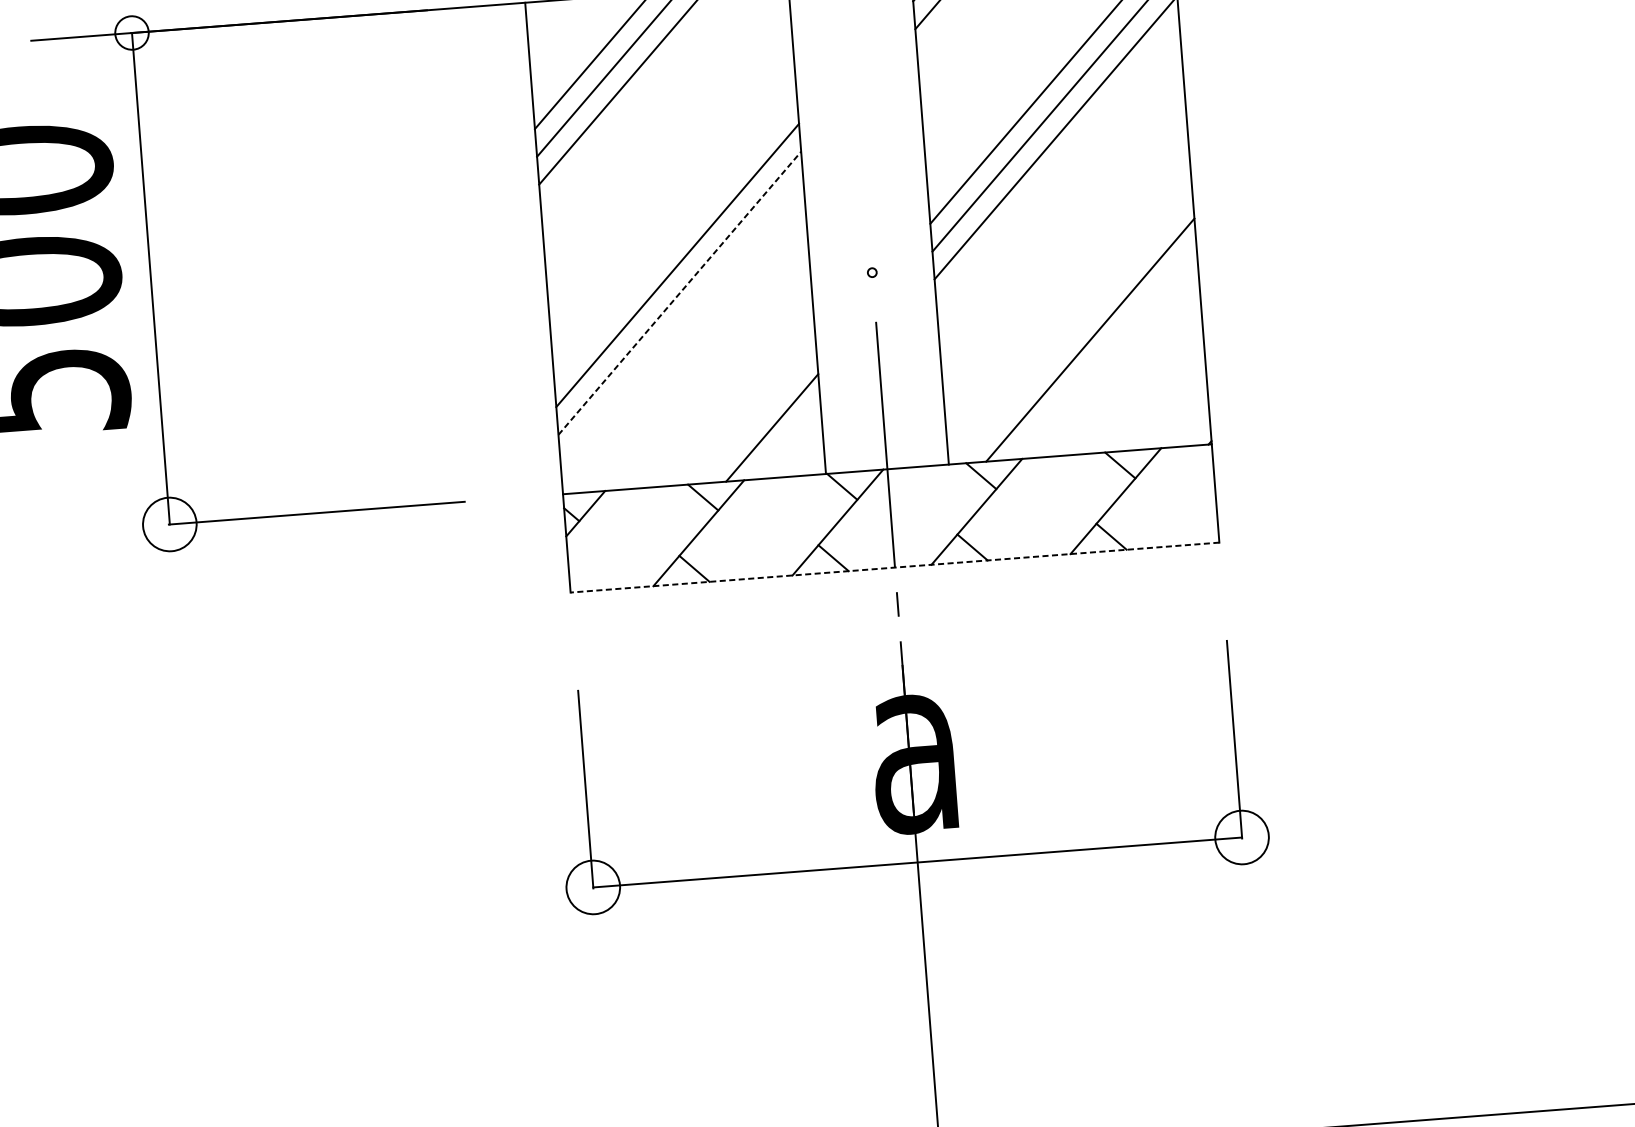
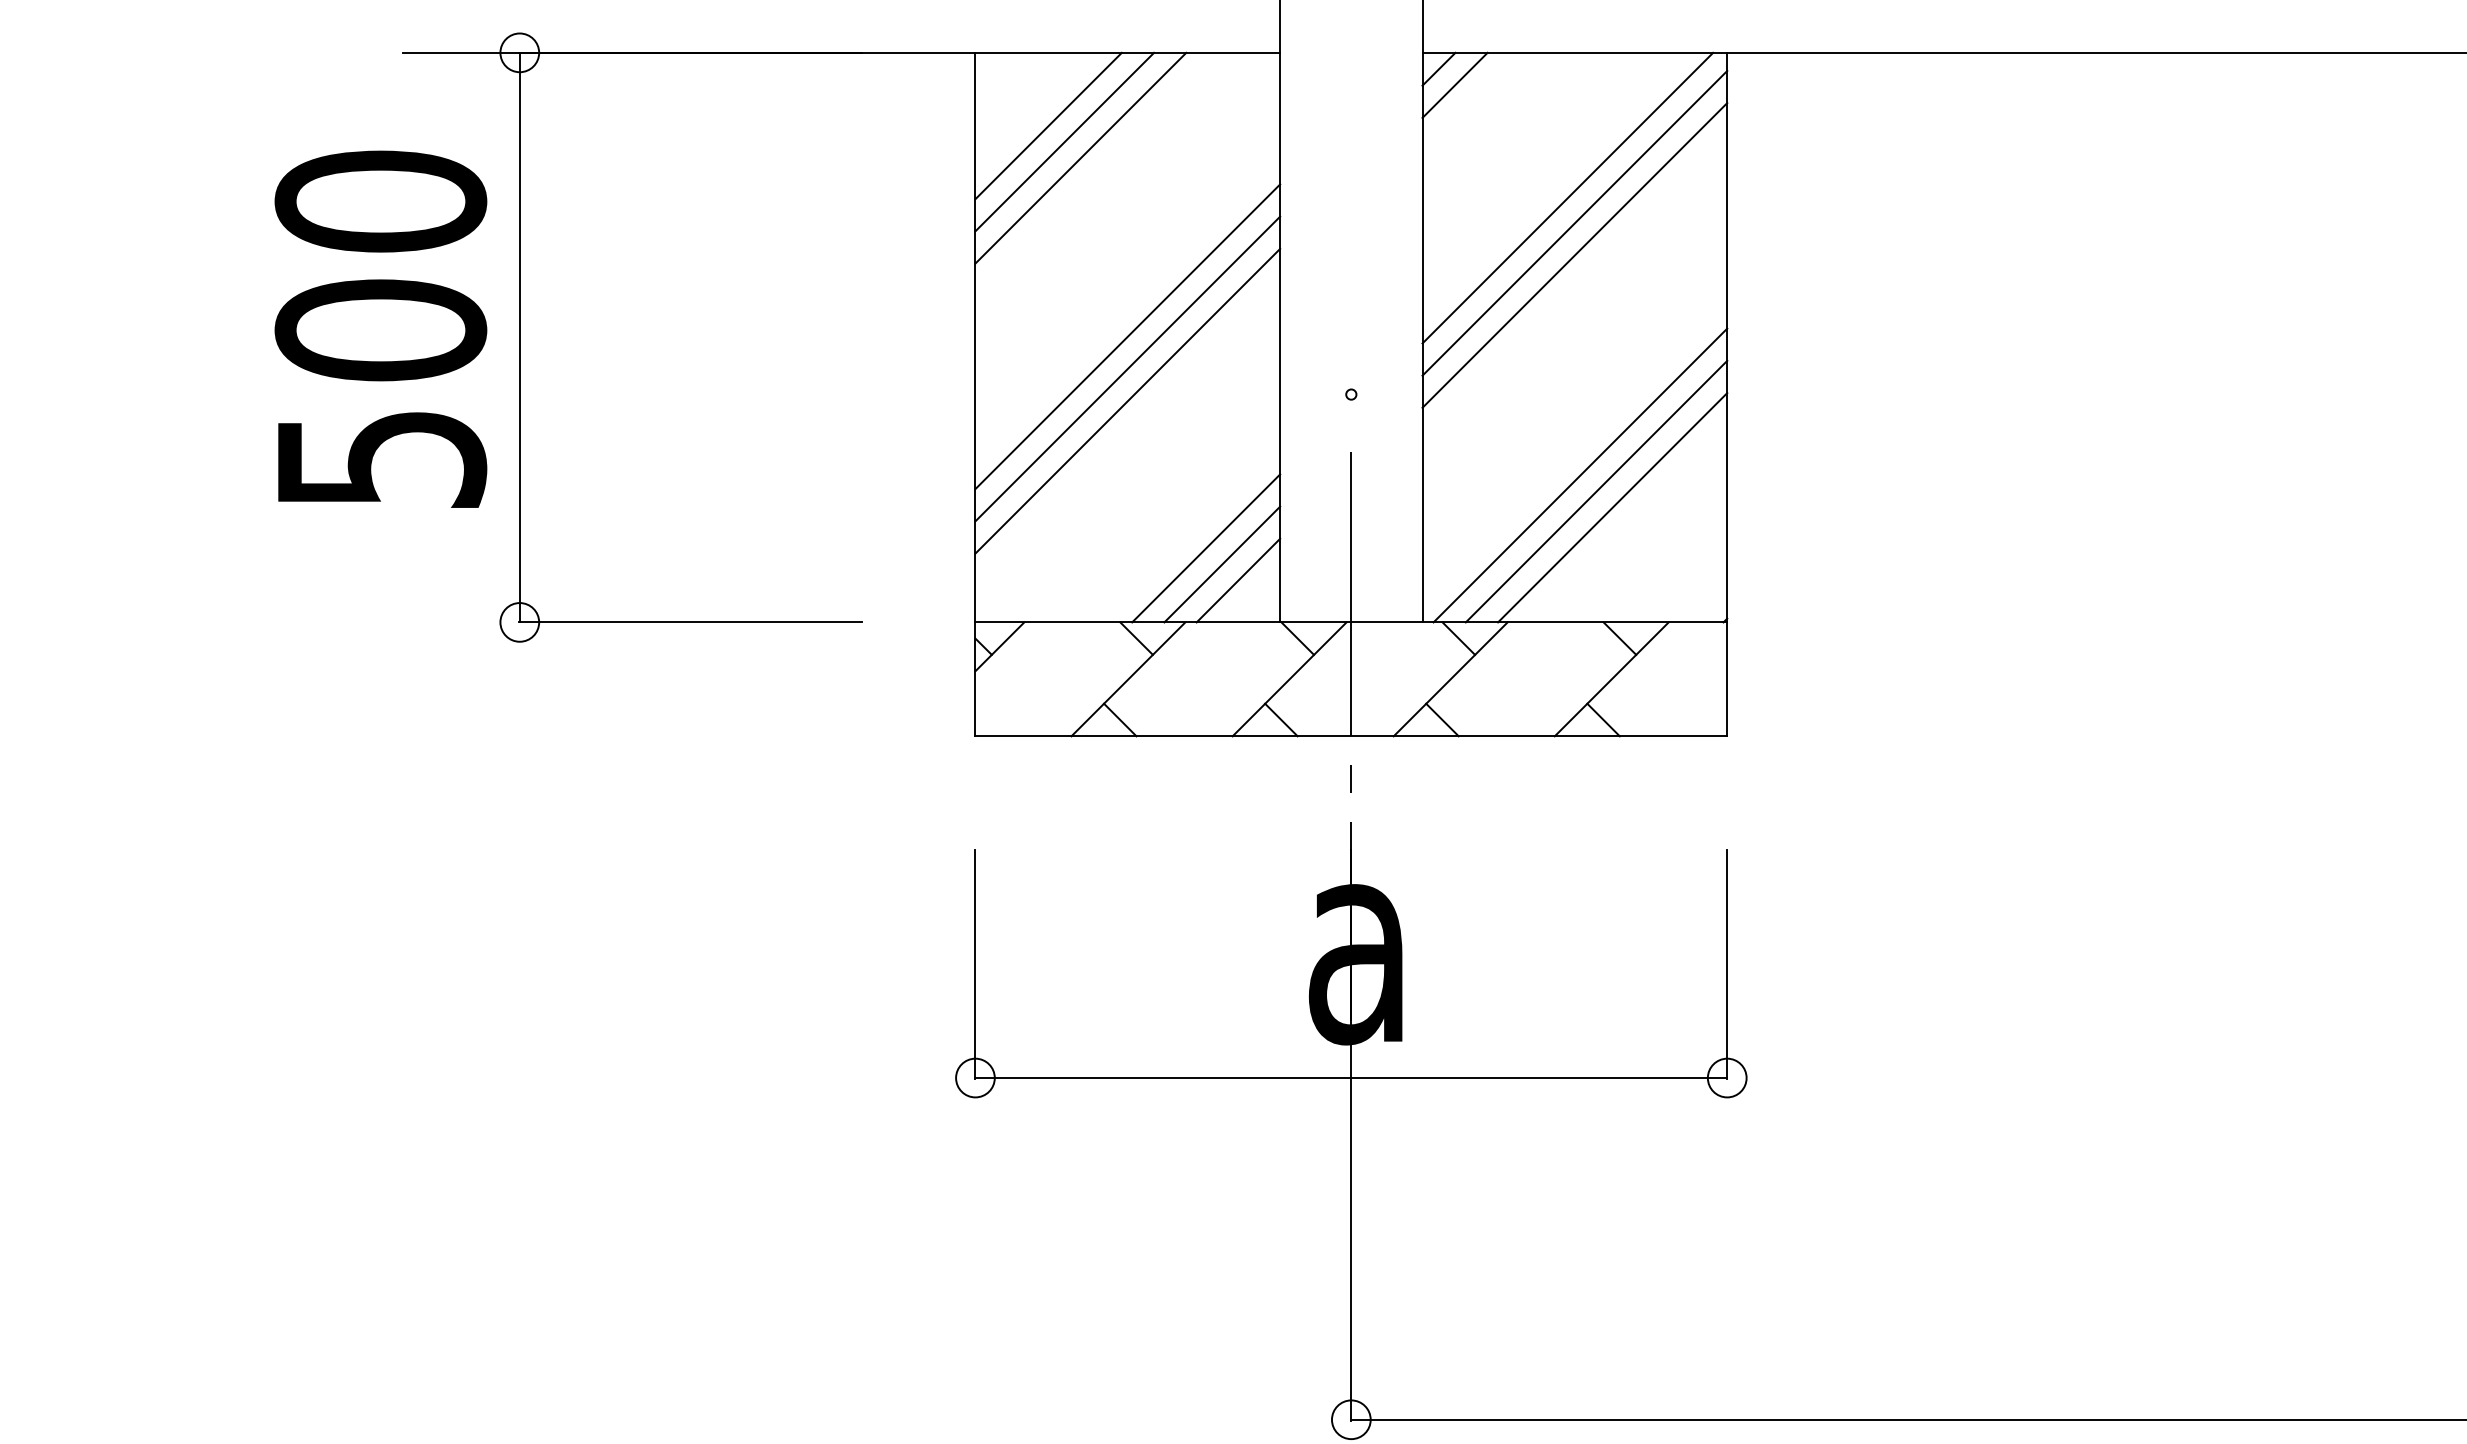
line: (675, 237) -> (1127, 336), added
line: (680, 292) -> (1128, 400), dashed -> solid
line: (1075, 327) -> (1580, 475), added
line: (1105, 352) -> (1612, 507), added
line: (757, 415) -> (1206, 548), added
line: (787, 440) -> (1238, 580), added
circle: (169, 524) -> (519, 622), size x0.62
line: (895, 567) -> (1351, 736), dashed -> solid
circle: (1241, 837) -> (1726, 1077), size x0.62
circle: (593, 886) -> (975, 1077), size x0.62

